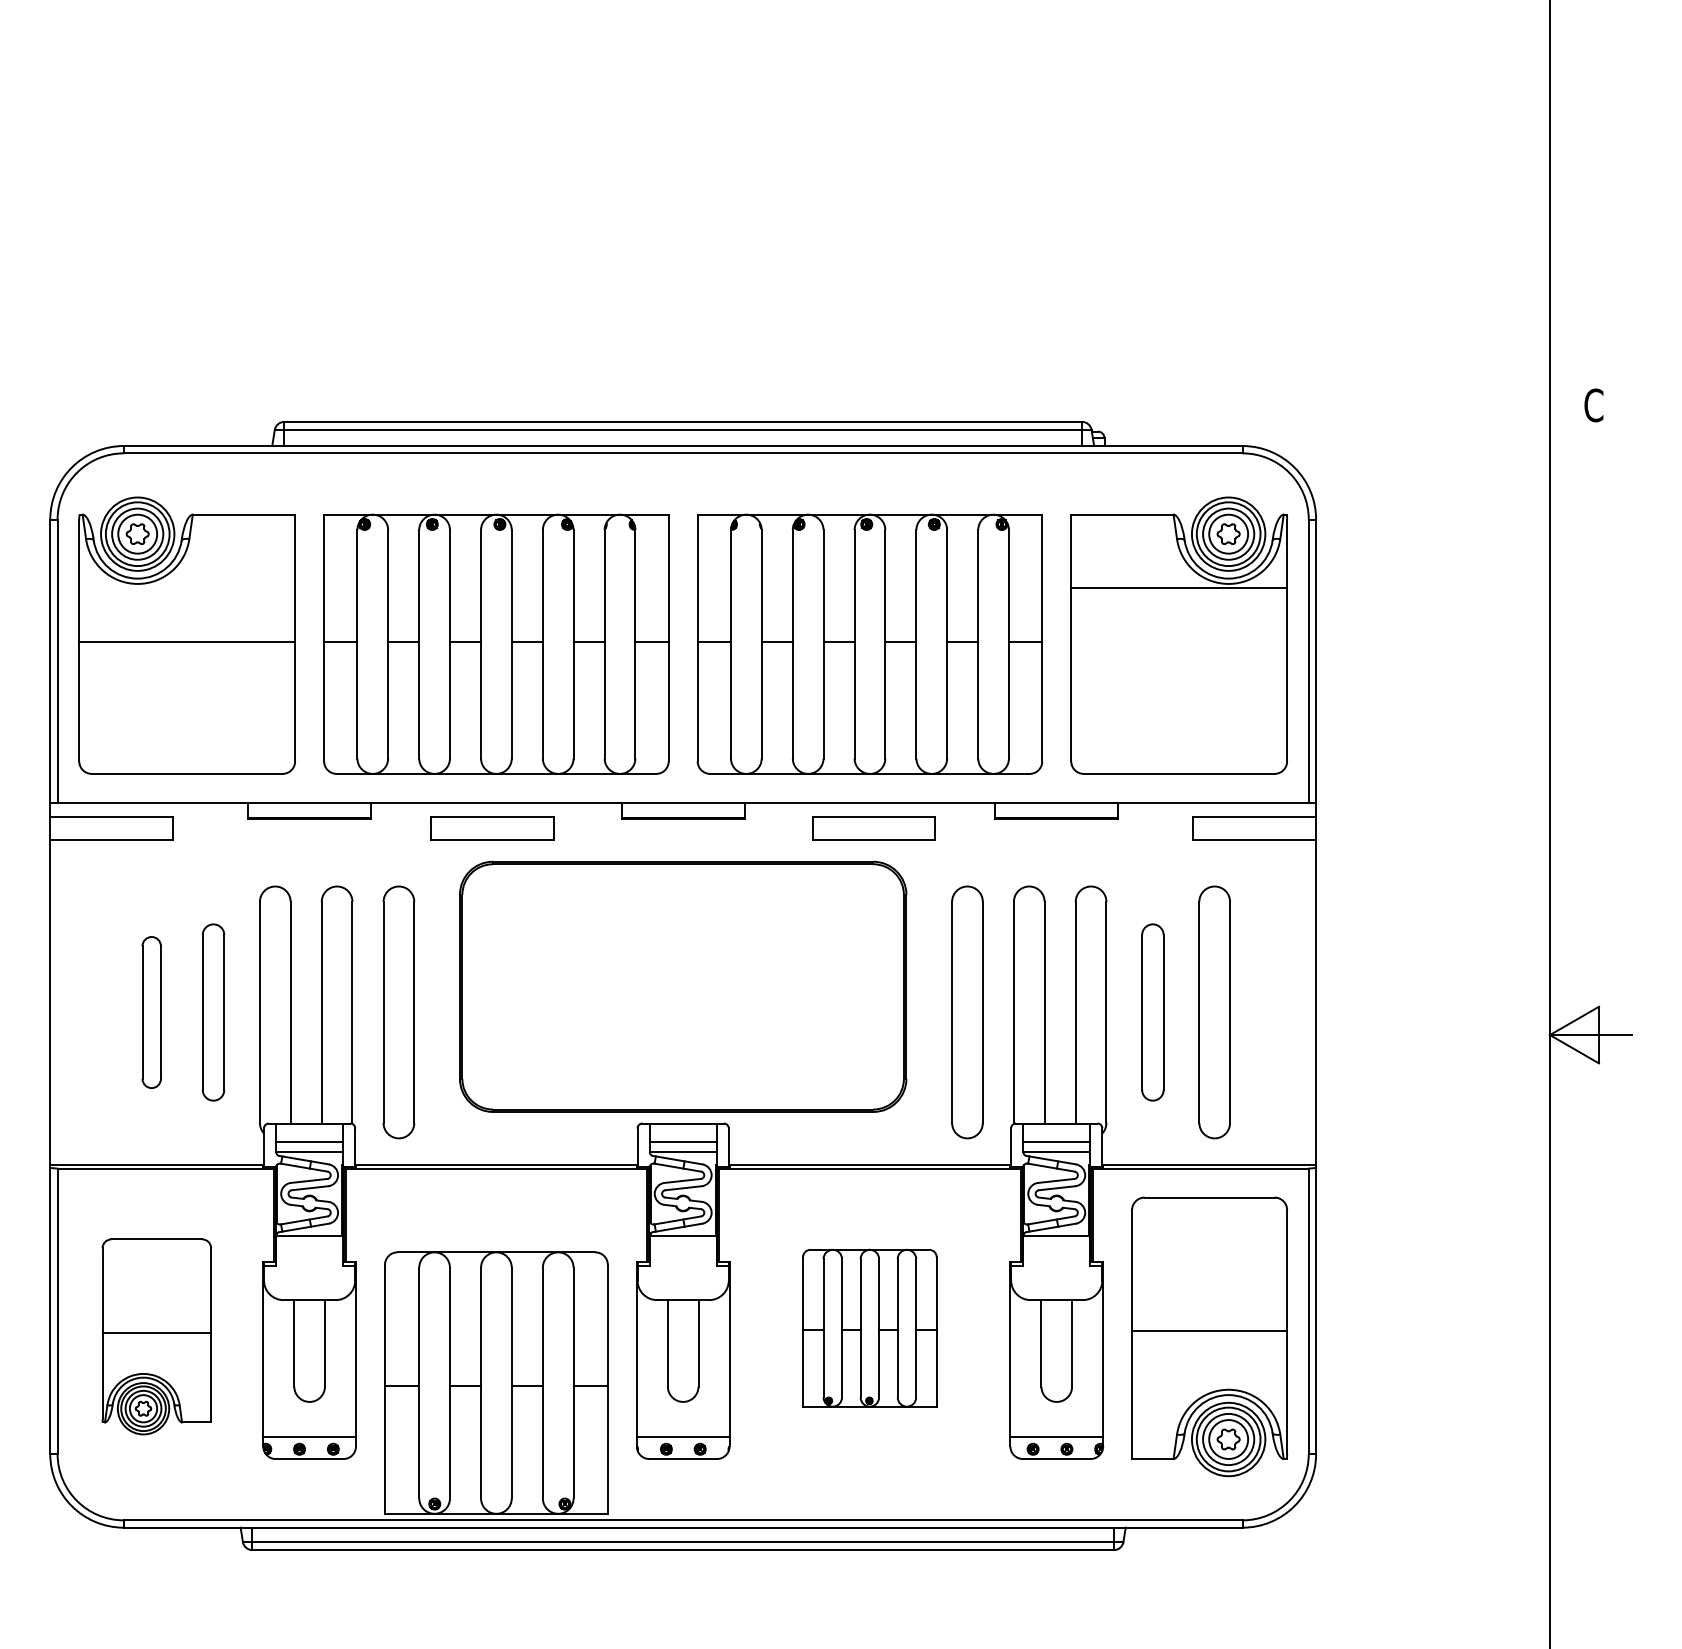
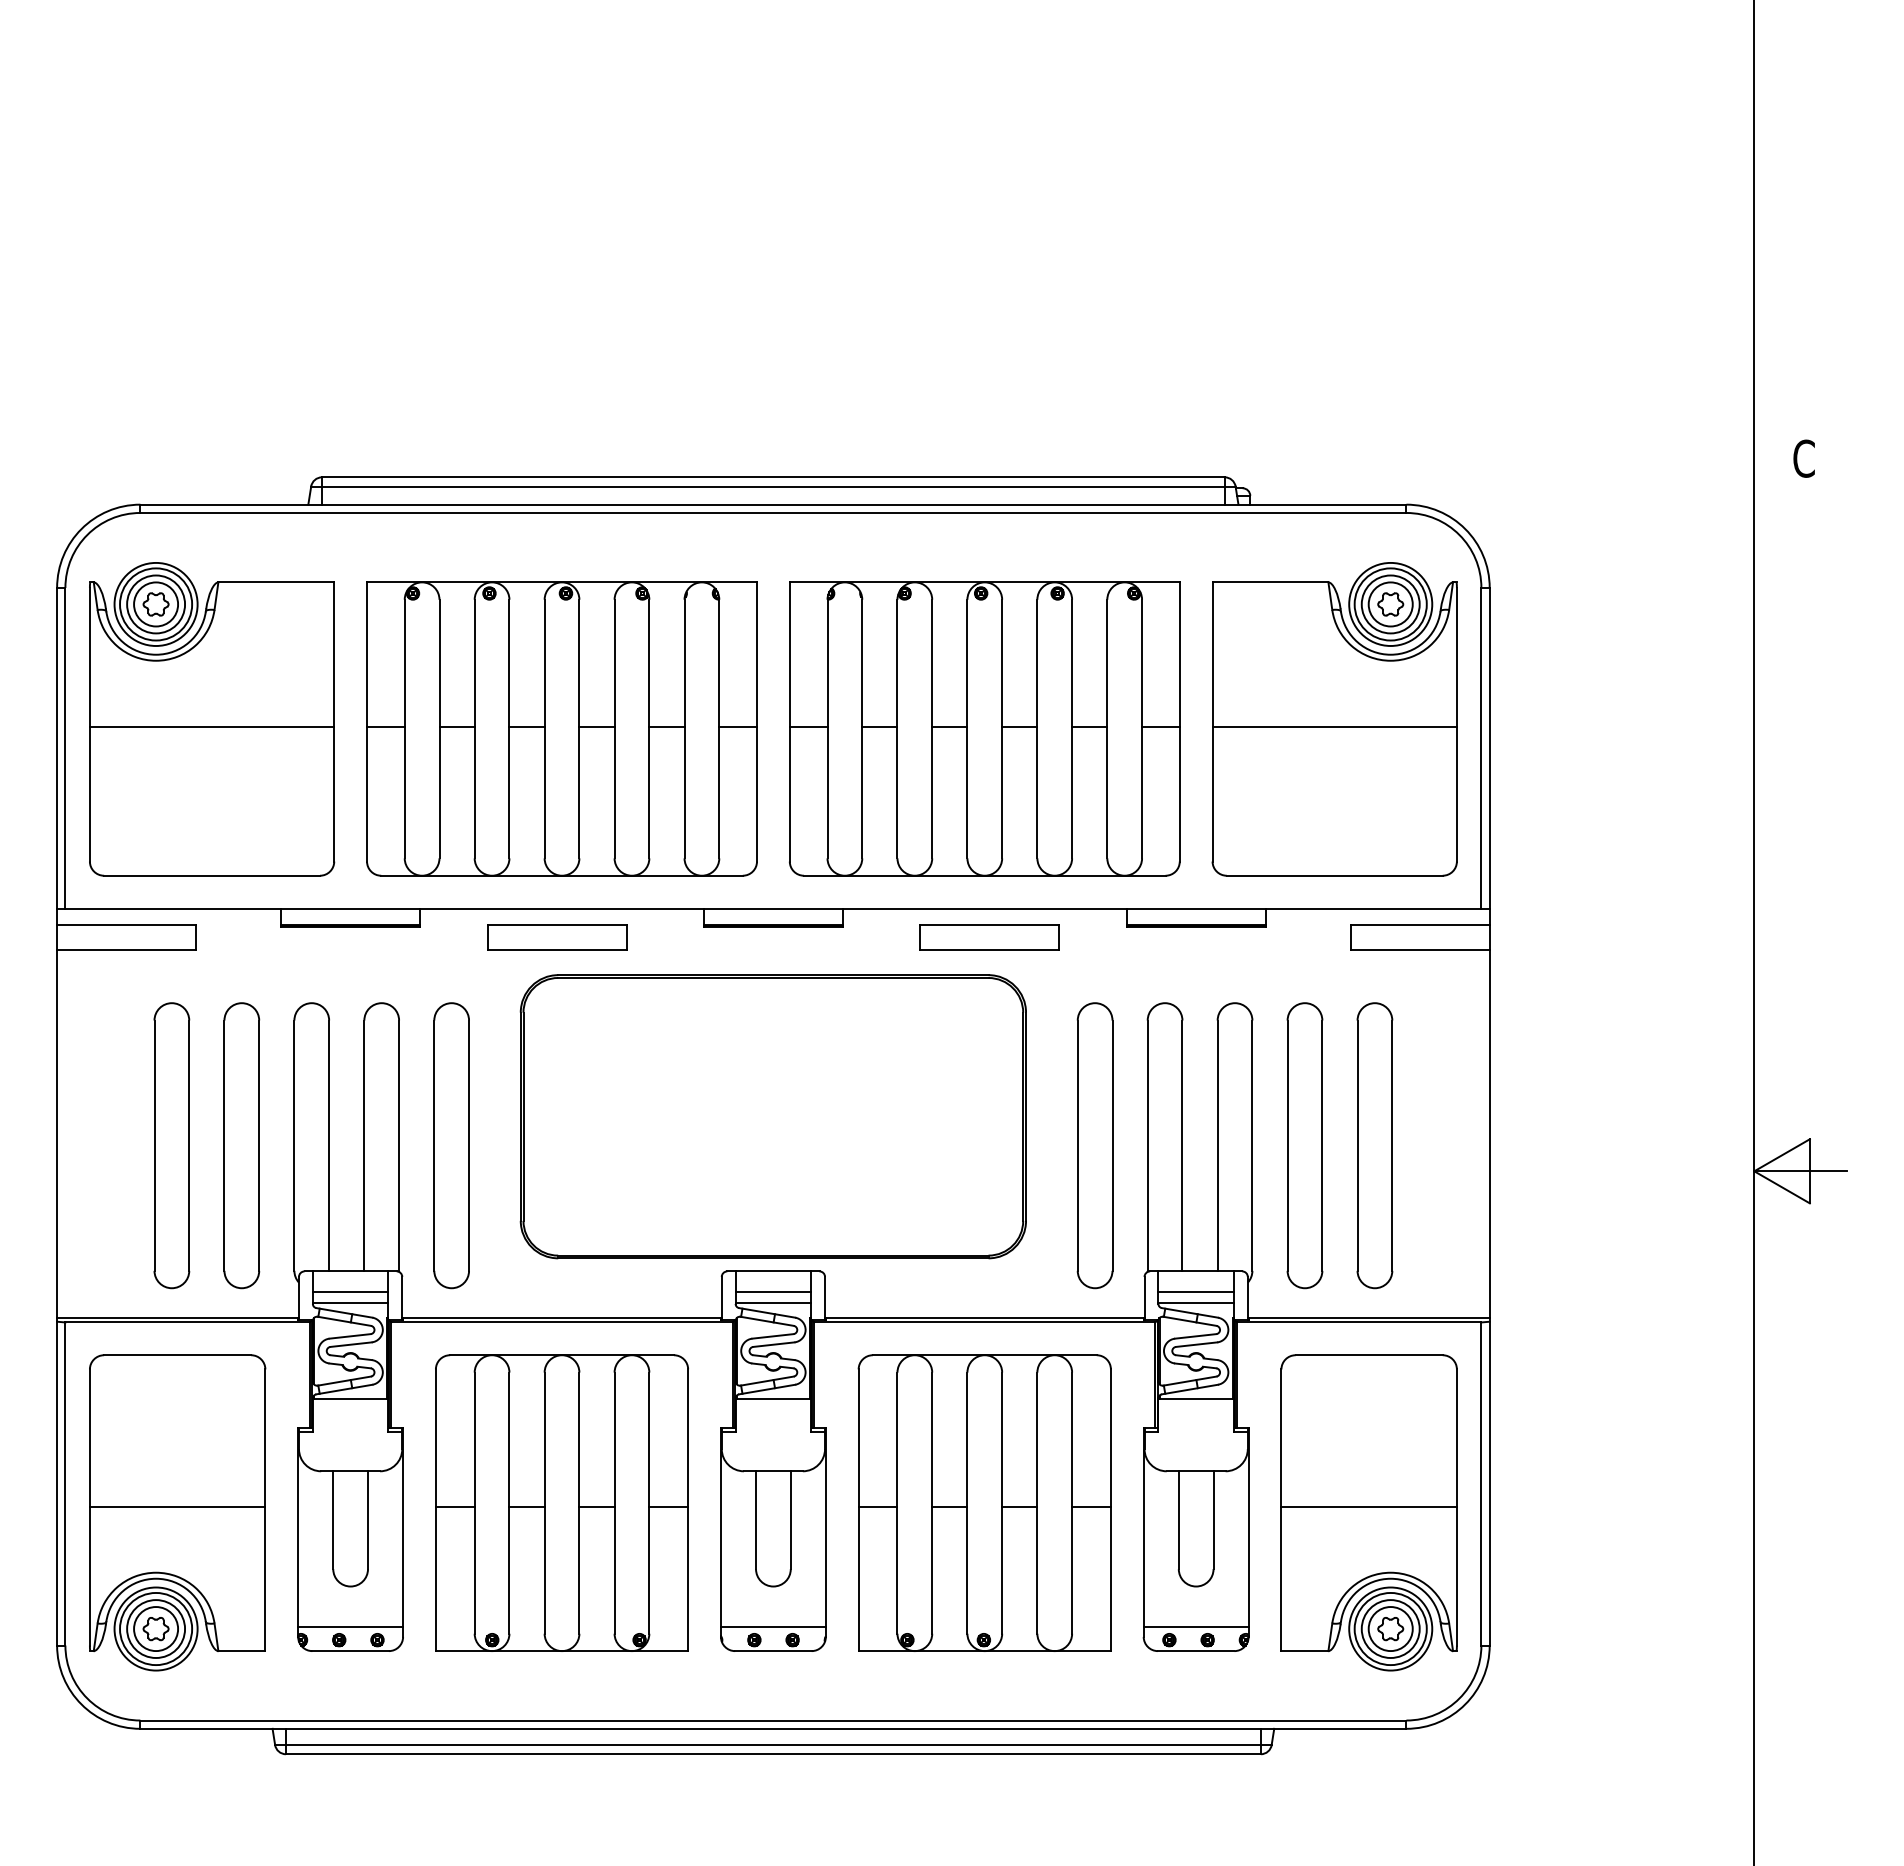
line: (1178, 588) -> (1334, 726), moved
part: (151, 1012) -> (171, 1145), size x1.67
part: (213, 1012) -> (241, 1145), size x1.43
part: (1152, 1012) -> (1304, 1145), size x1.43
part: (869, 1327) -> (984, 1502), size x1.67
part: (156, 1336) -> (177, 1512), size x1.43
part: (495, 1382) -> (561, 1502), moved

